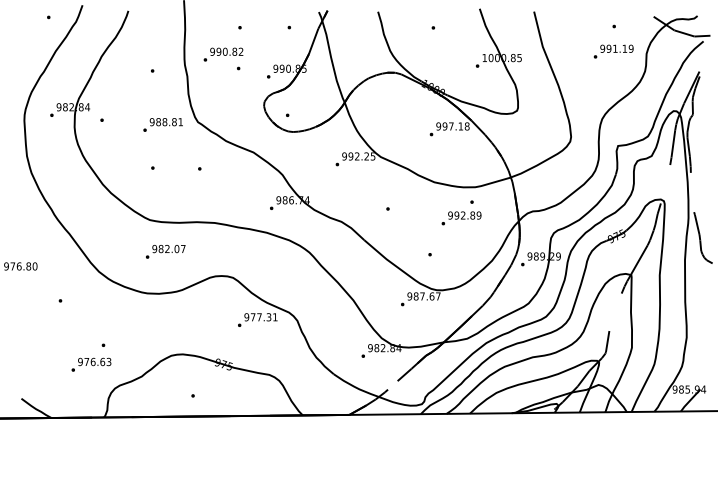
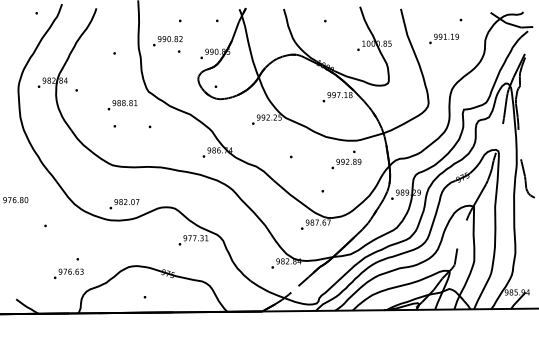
text: (613, 51) -> (443, 38), moved
text: (162, 124) -> (122, 104), moved
text: (165, 251) -> (124, 203), moved

